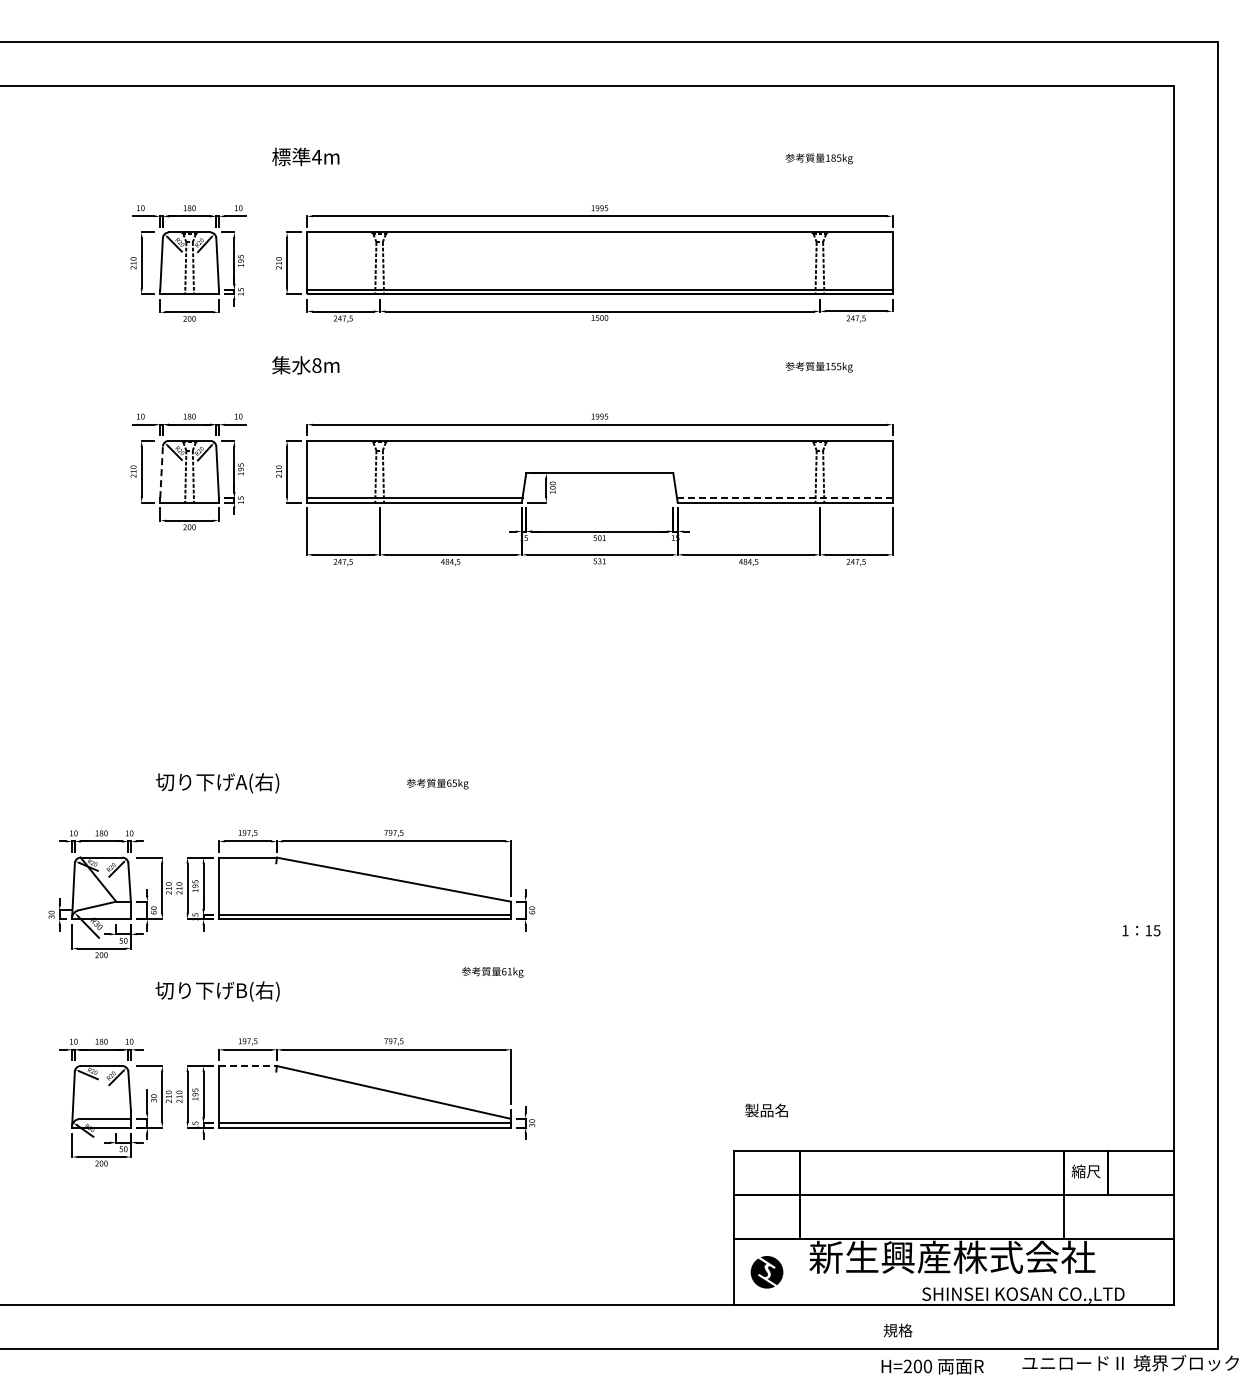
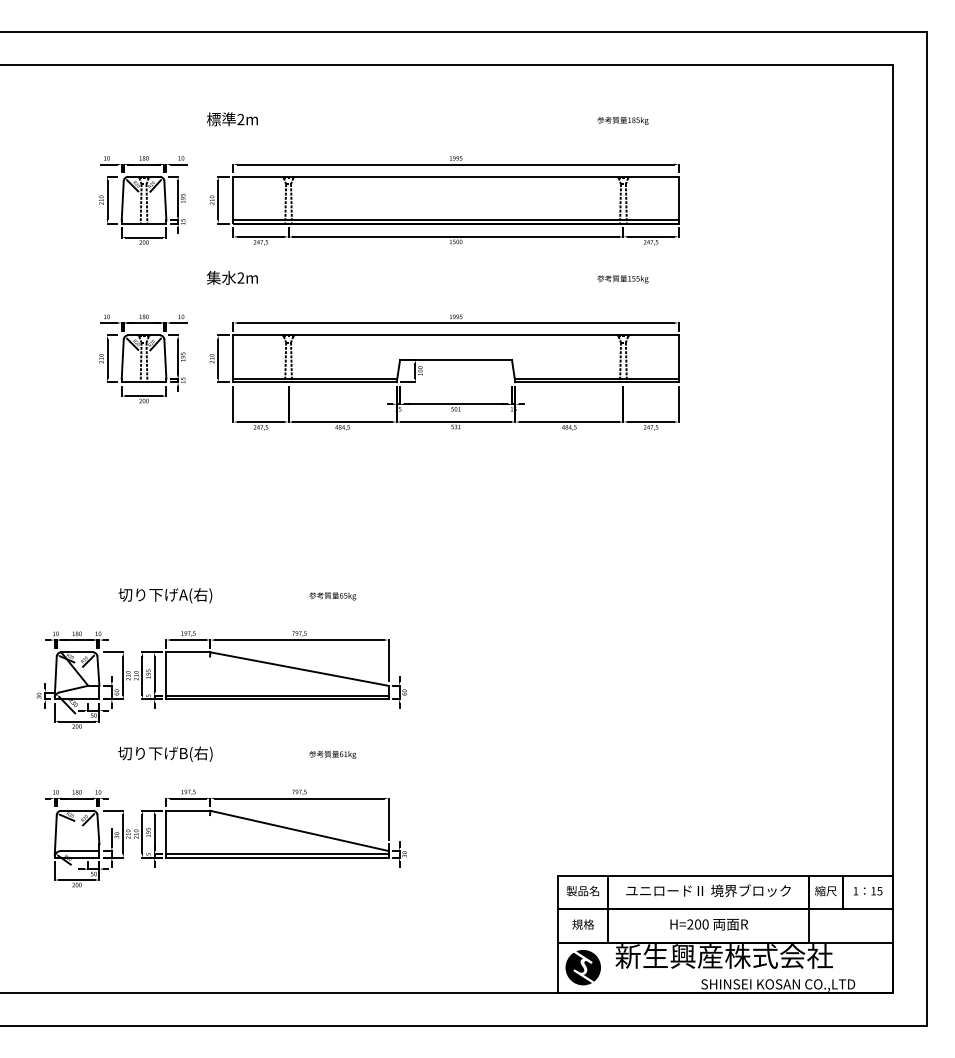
text: (316, 156) -> (240, 119), 4m -> 2m
text: (316, 365) -> (240, 278), 8m -> 2m
line: (161, 472) -> (122, 359), dashed -> solid
line: (784, 498) -> (596, 379), dashed -> solid
text: (1141, 930) -> (868, 891), moved
text: (492, 972) -> (332, 754), moved
line: (247, 1066) -> (188, 811), dashed -> solid
text: (766, 1110) -> (582, 891), moved
part: (766, 1272) -> (582, 967), size x1.43
text: (897, 1330) -> (582, 924), moved
text: (1130, 1363) -> (708, 891), moved
text: (932, 1366) -> (709, 924), moved

